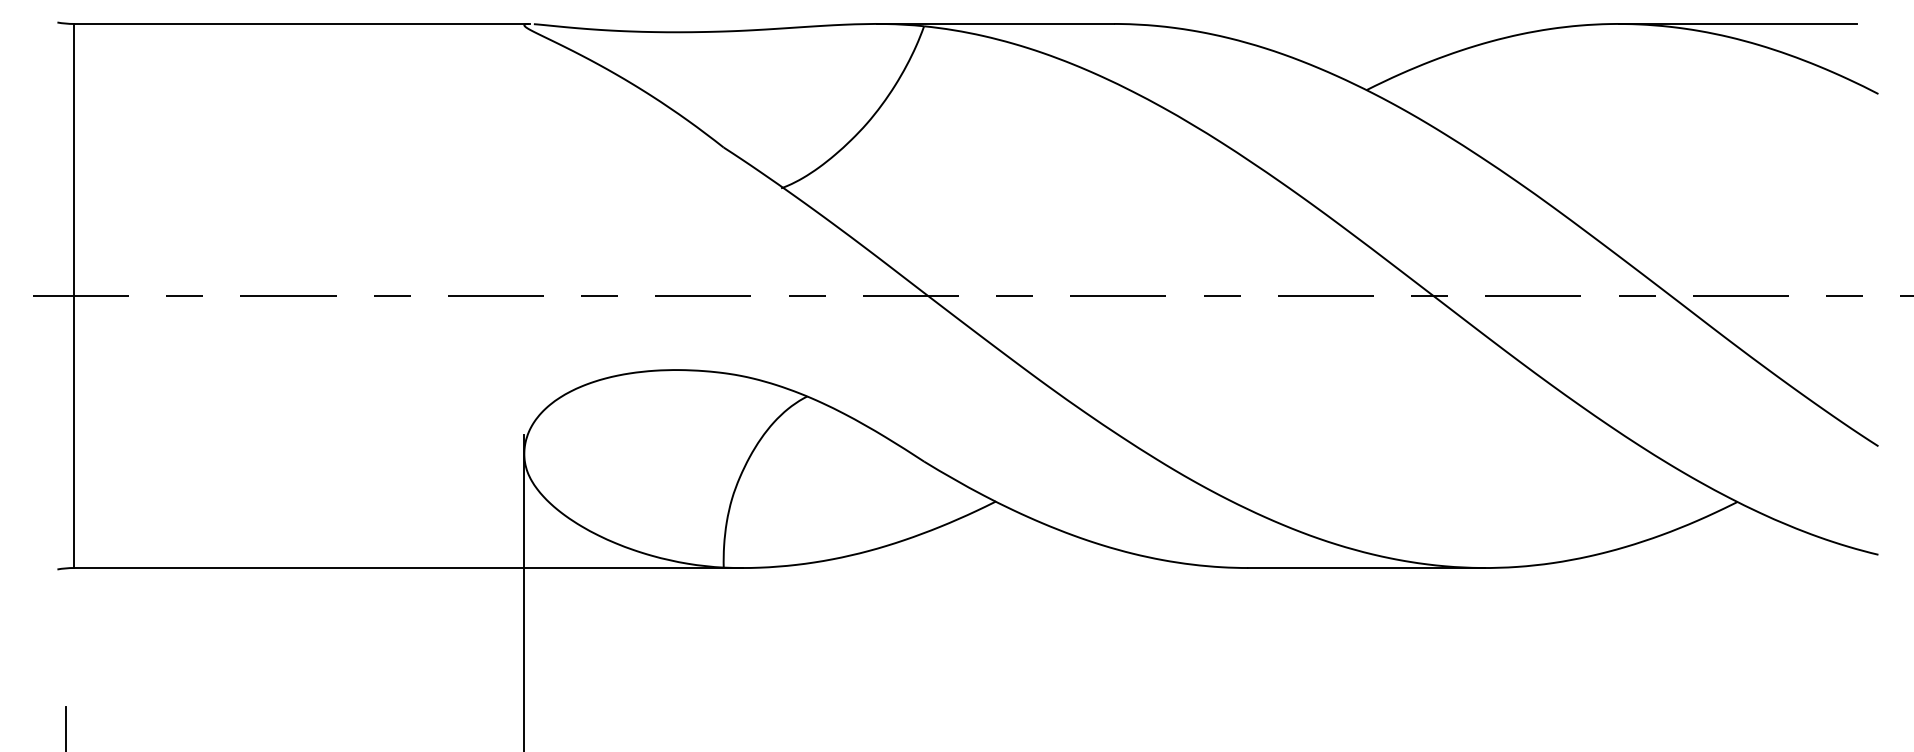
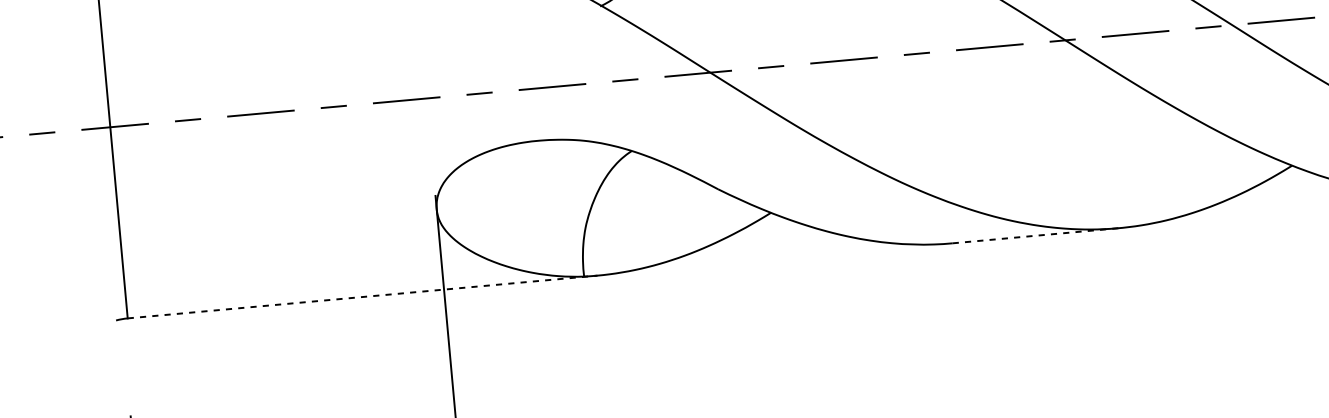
line: (408, 568) -> (362, 297), solid -> dashed
line: (1367, 568) -> (1036, 236), solid -> dashed

